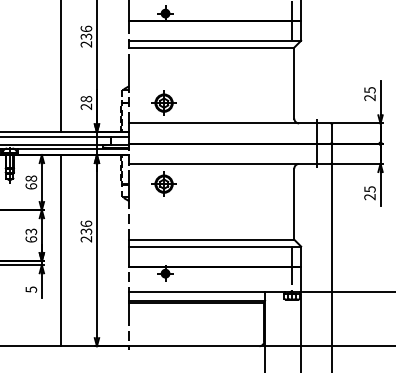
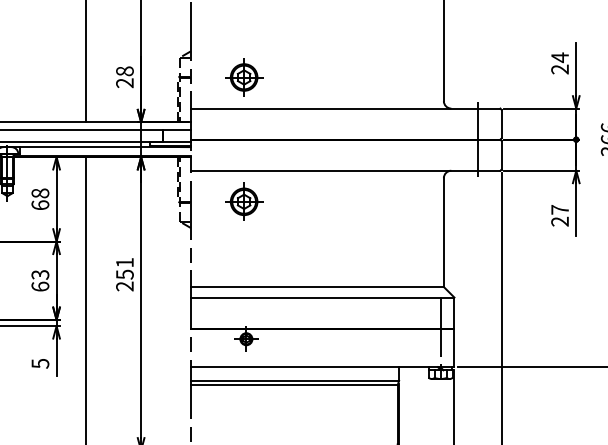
text: (369, 89) -> (559, 56), 25 -> 24
text: (369, 189) -> (559, 210), 25 -> 27
text: (86, 227) -> (125, 268), 236 -> 251

